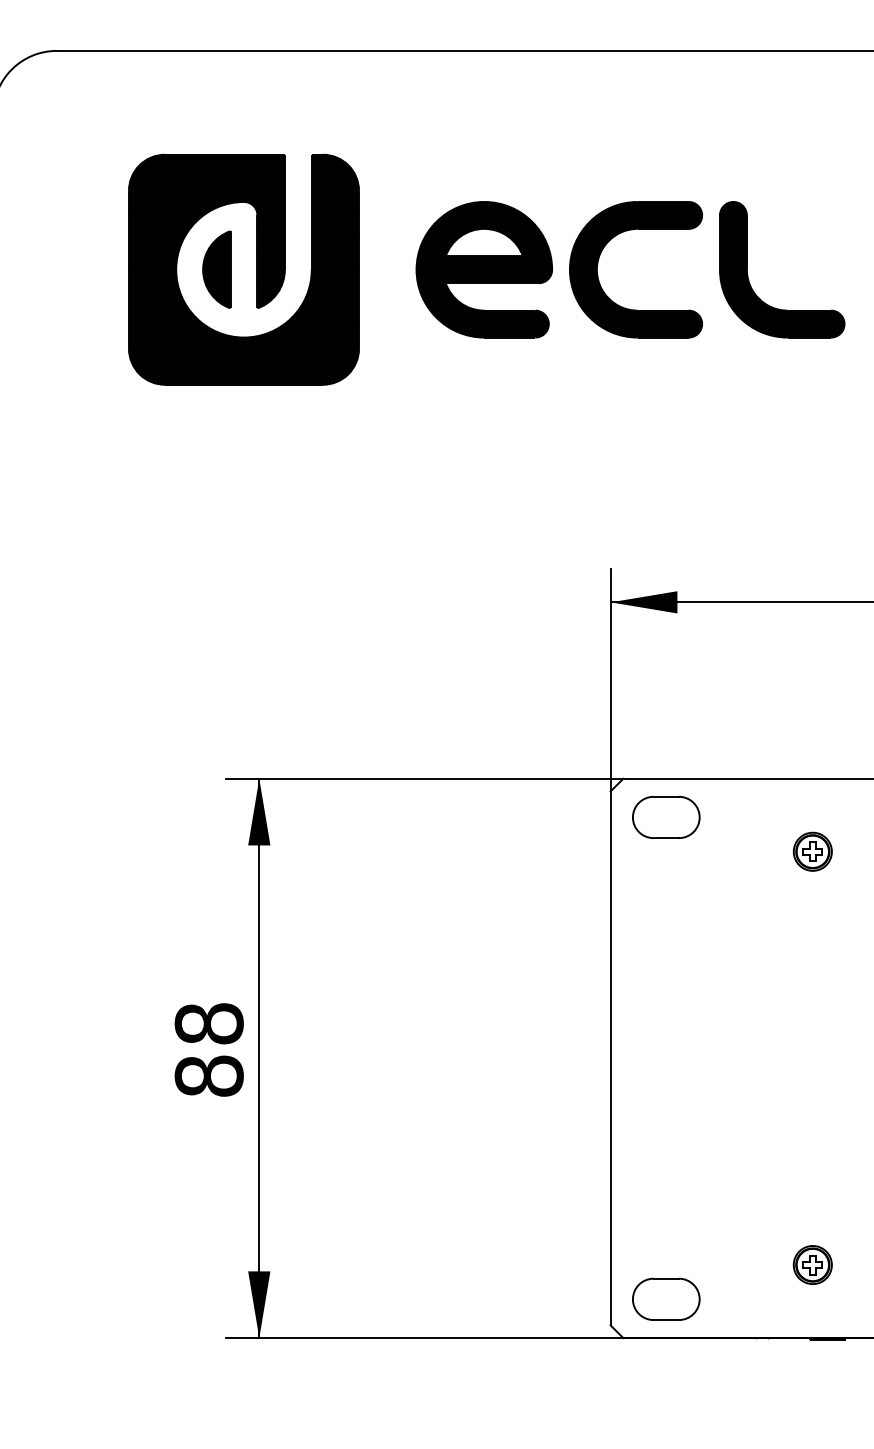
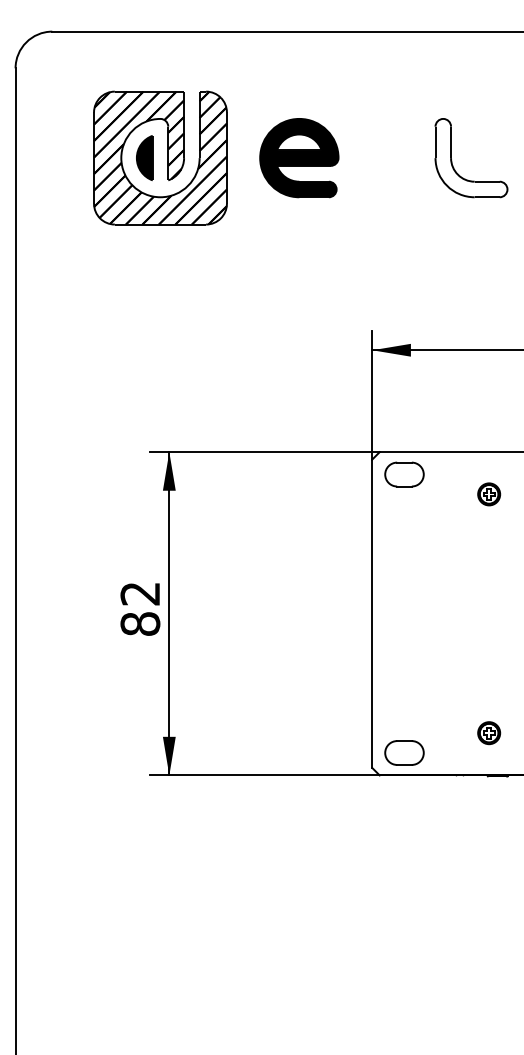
fill: (244, 268) -> (160, 157), removed
fill: (782, 268) -> (471, 157), removed
part: (605, 291) -> (369, 170), removed
text: (209, 1023) -> (140, 593), 88 -> 82

